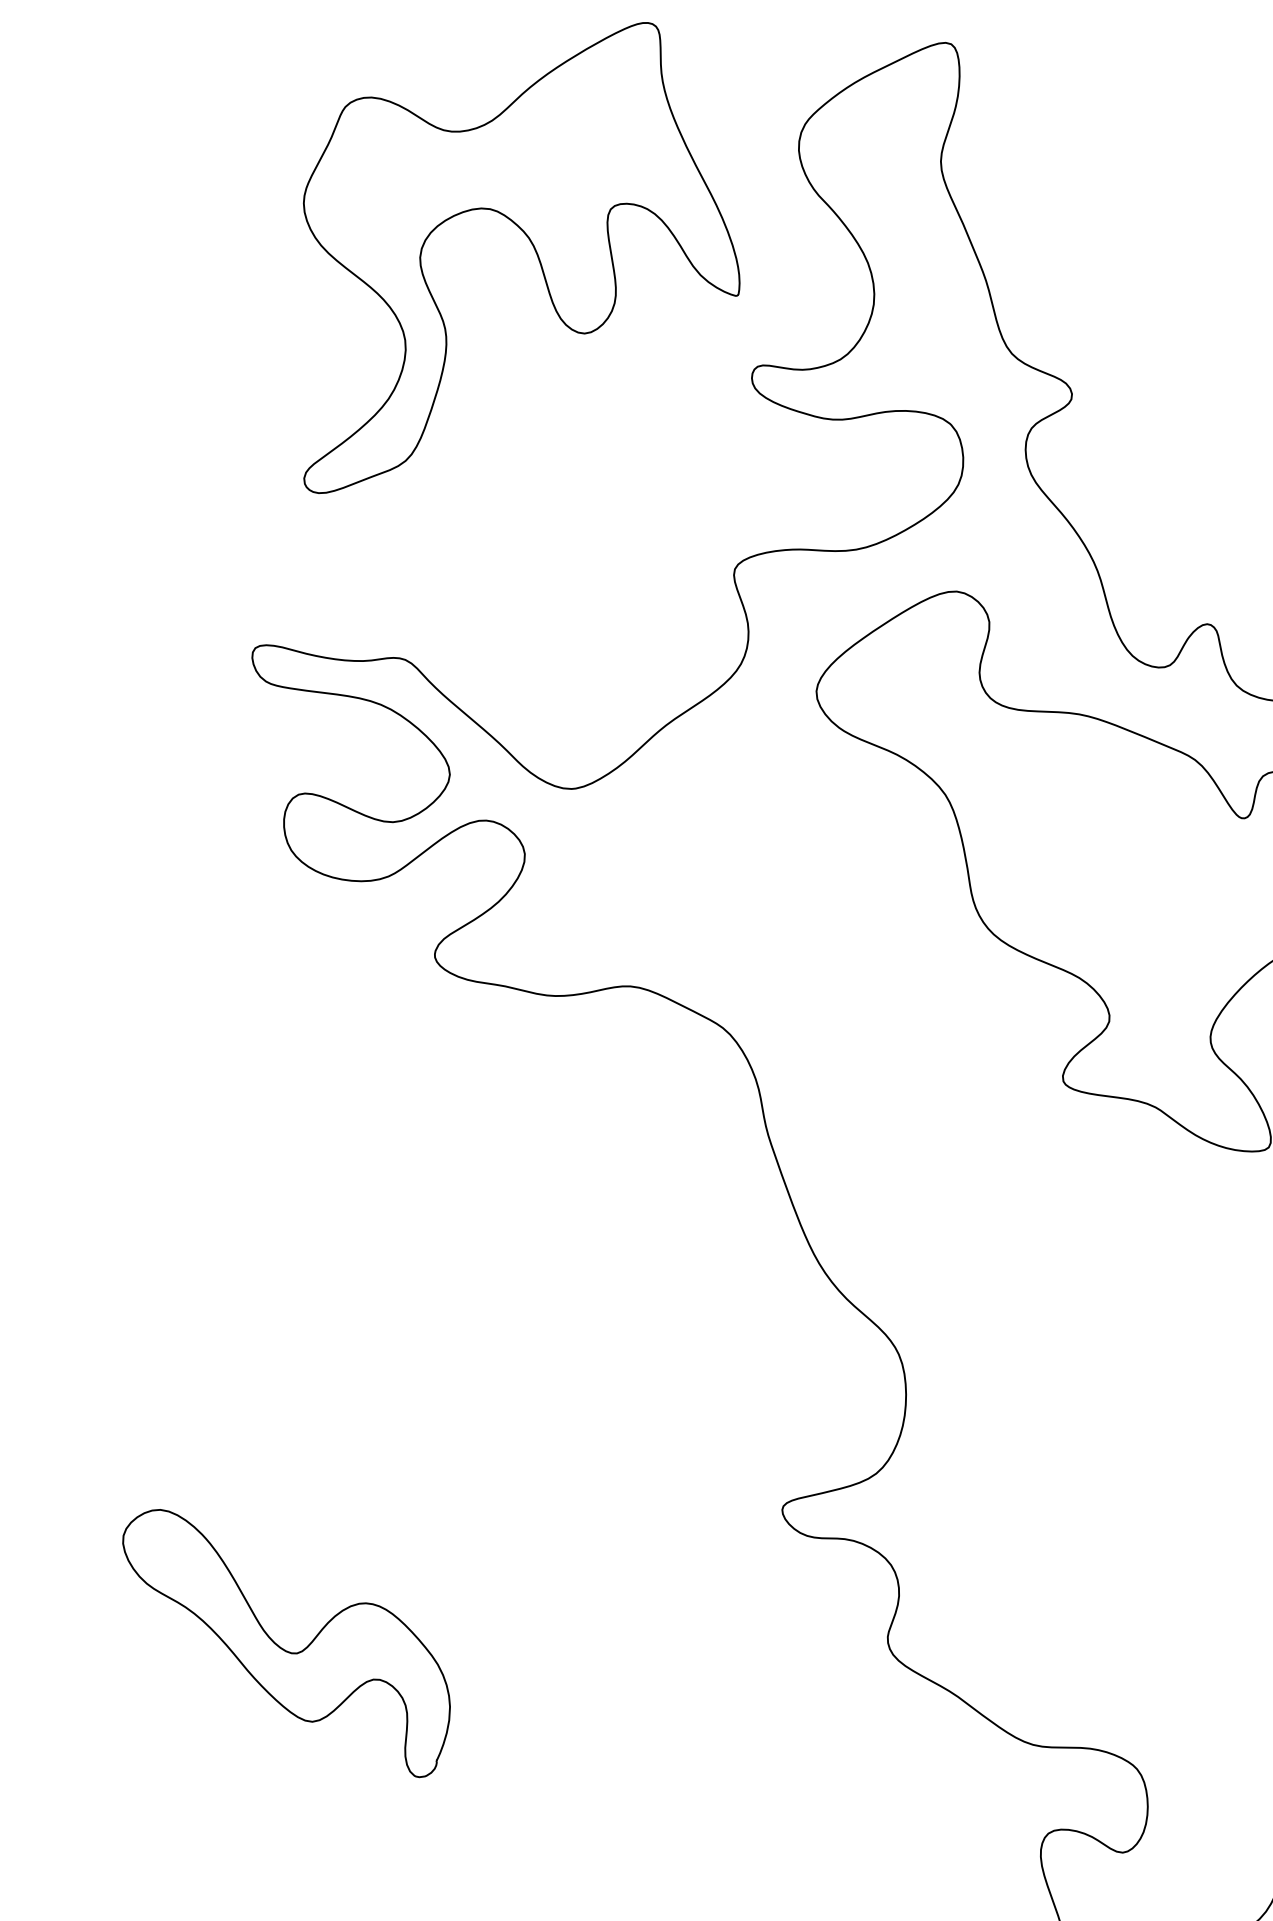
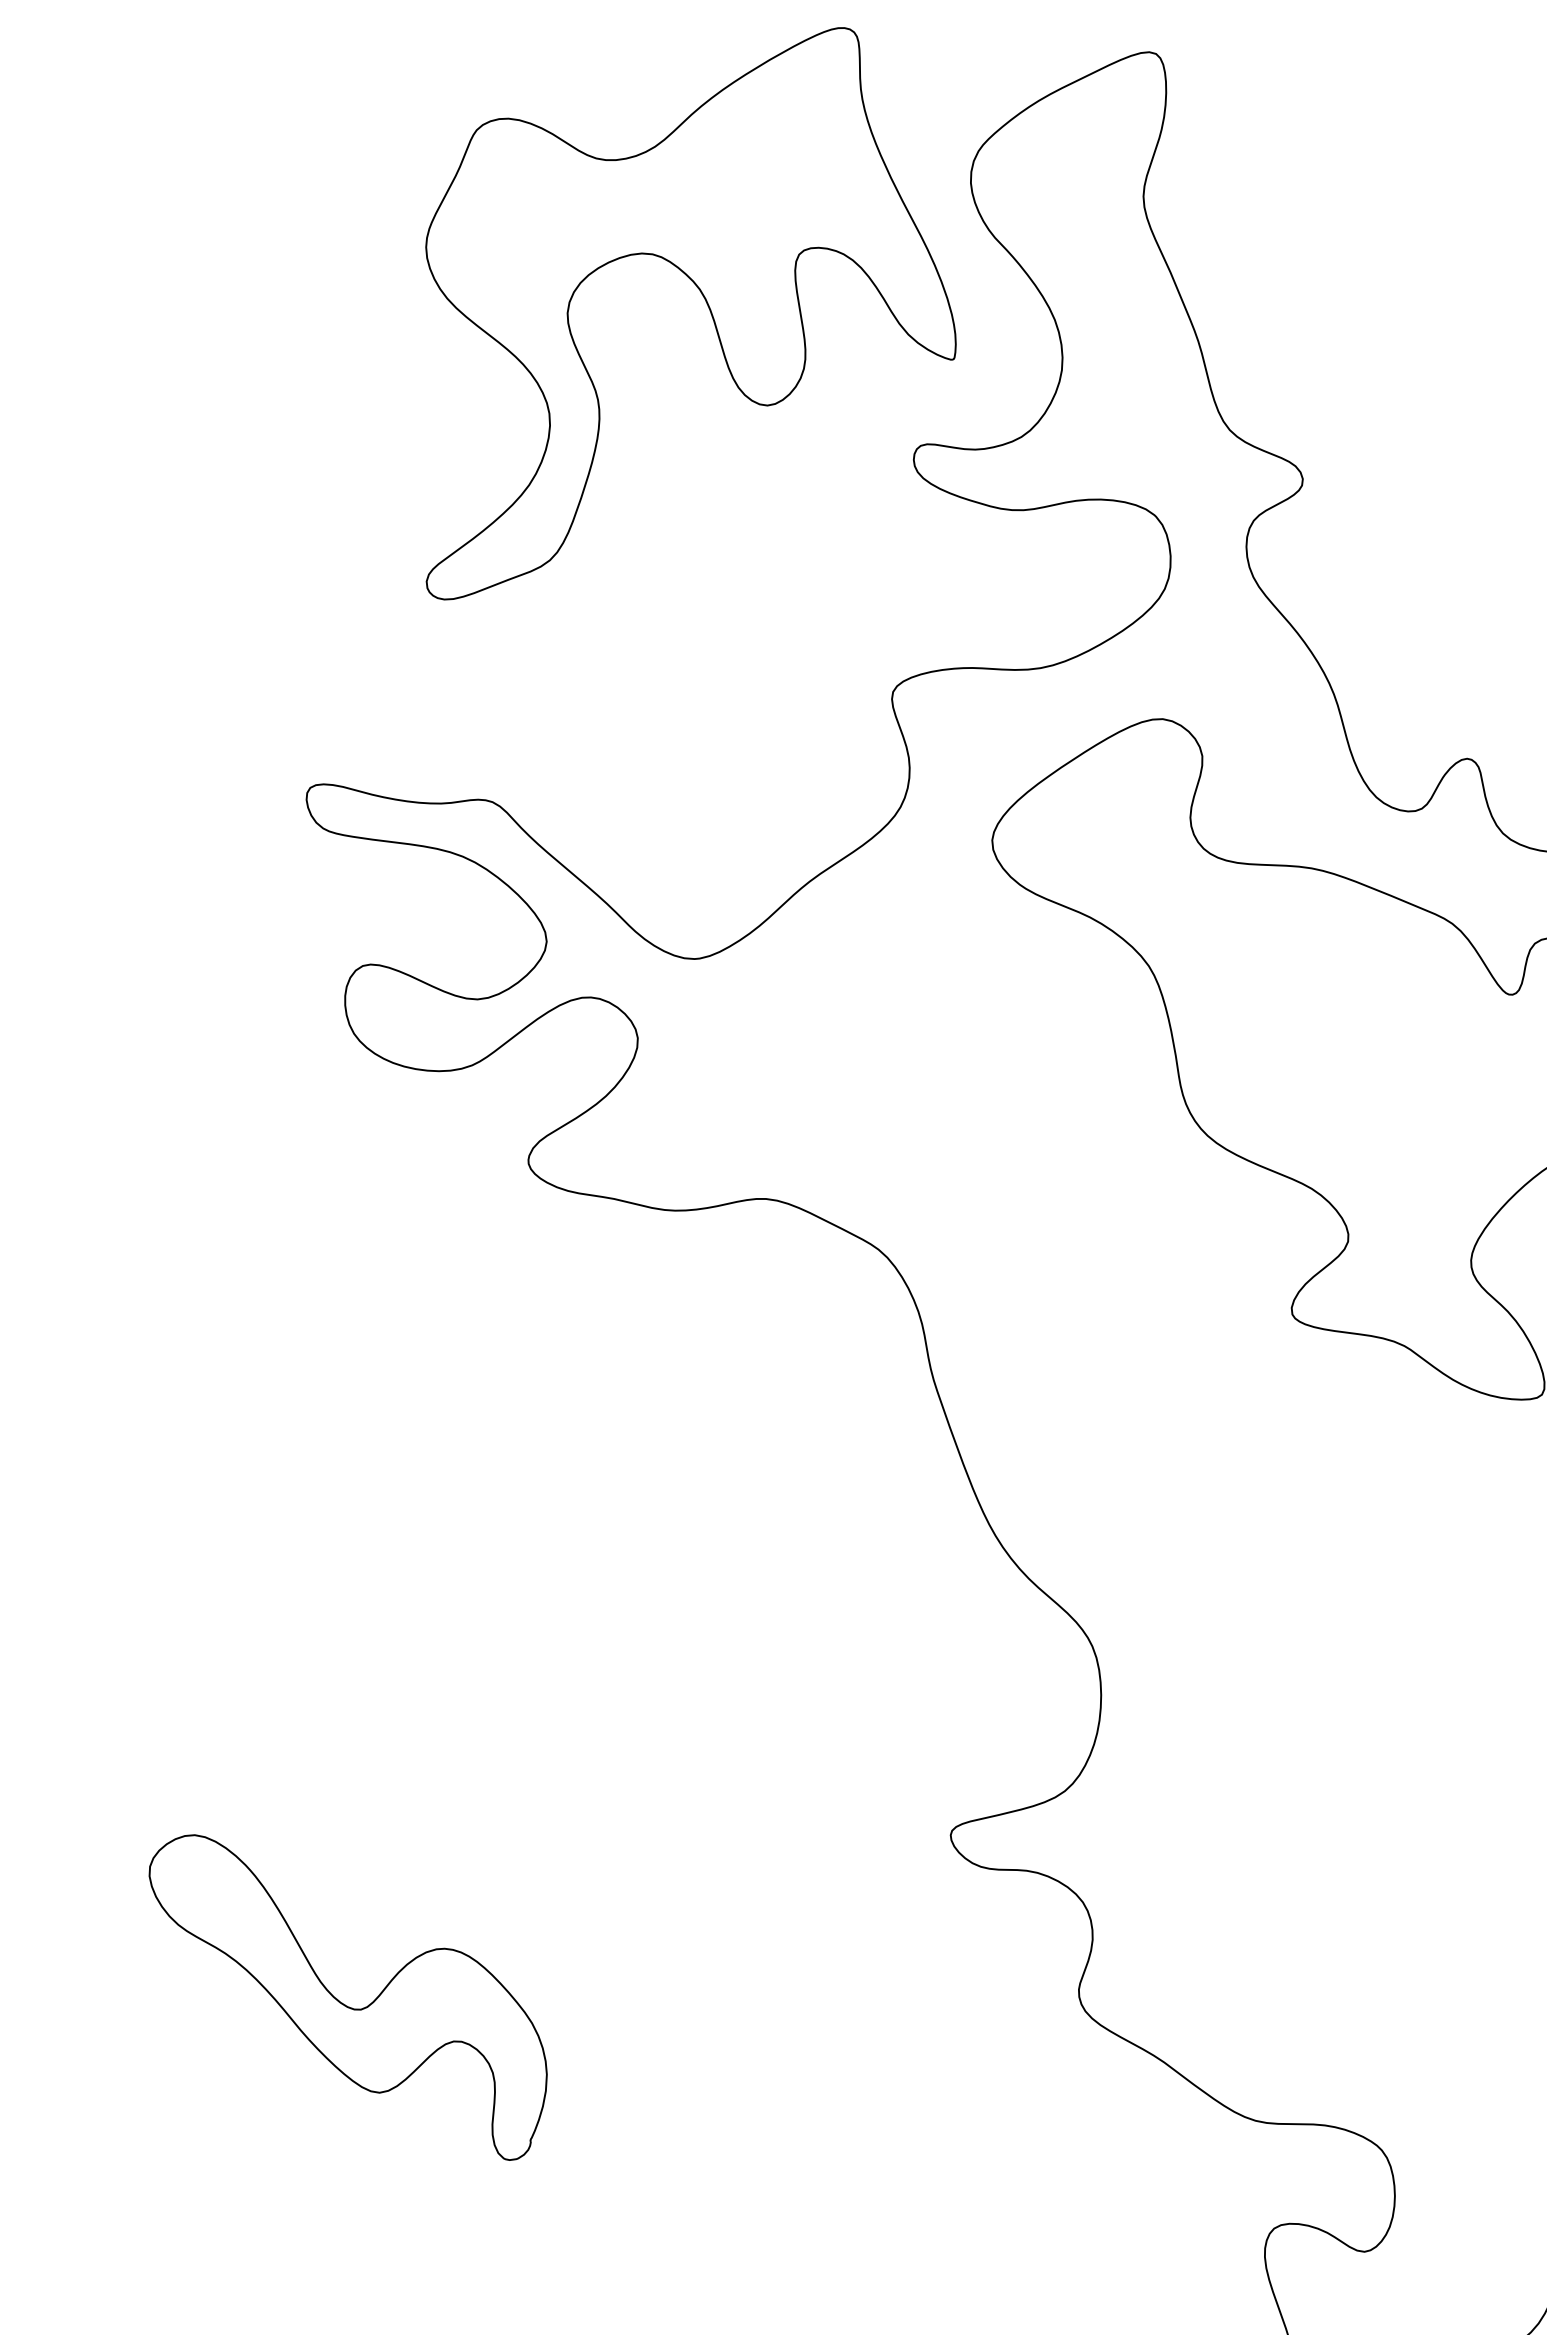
part: (534, 250) -> (706, 304), moved

